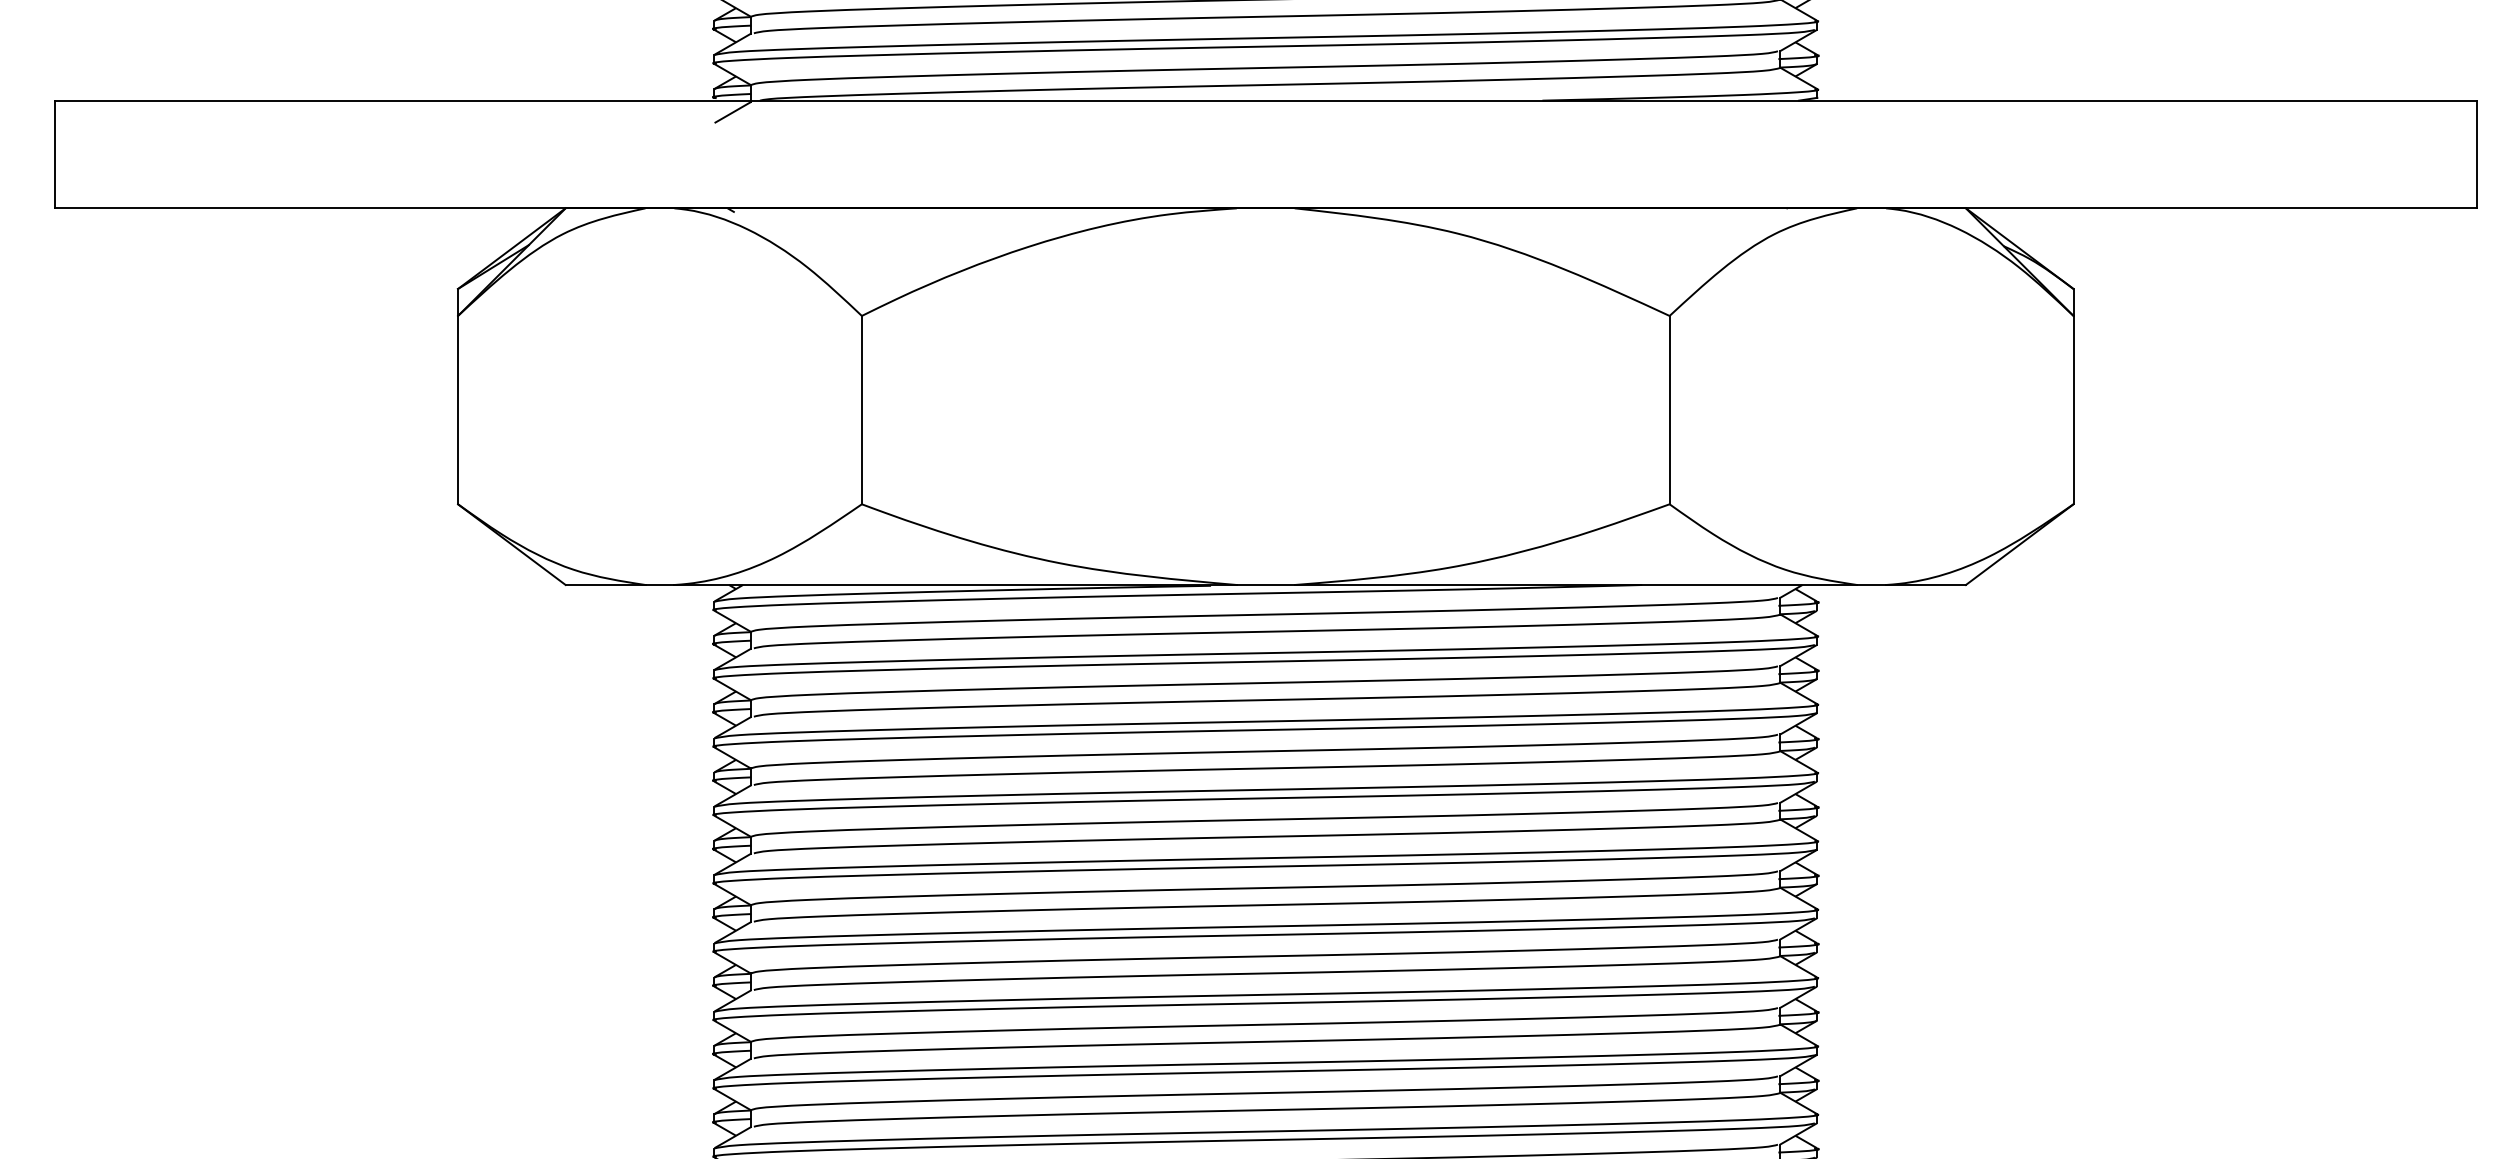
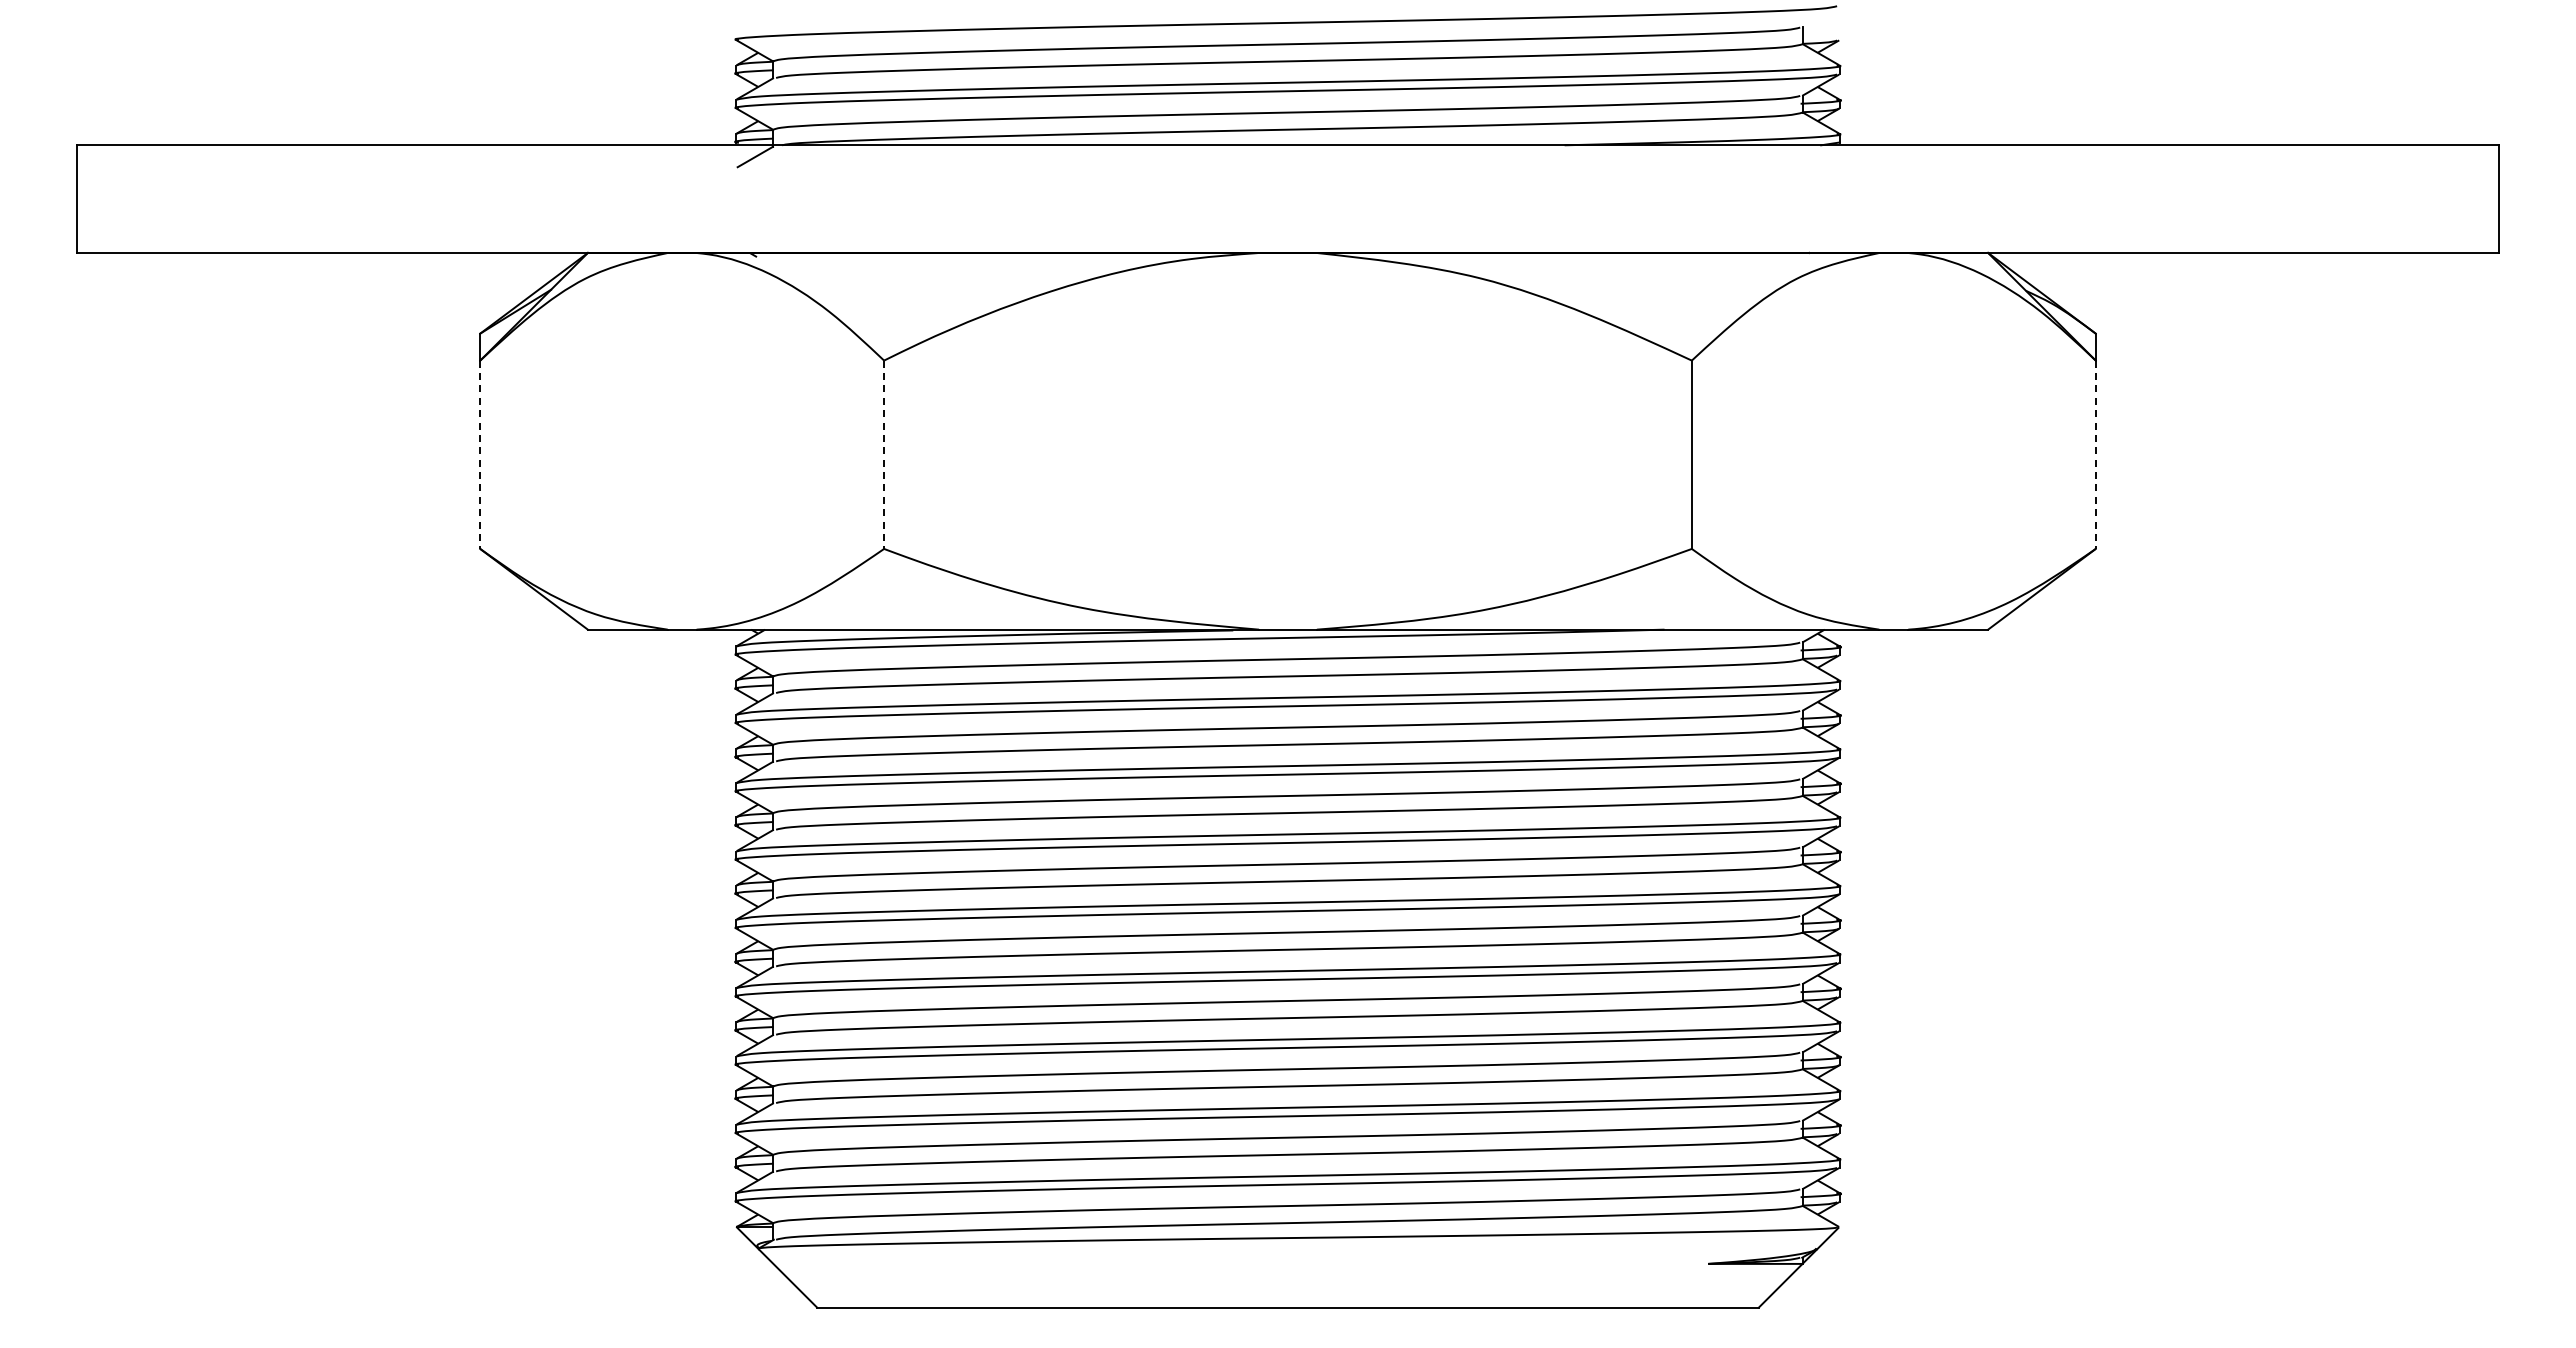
line: (458, 410) -> (480, 455), solid -> dashed
line: (862, 410) -> (884, 455), solid -> dashed
line: (2073, 410) -> (2095, 455), solid -> dashed

